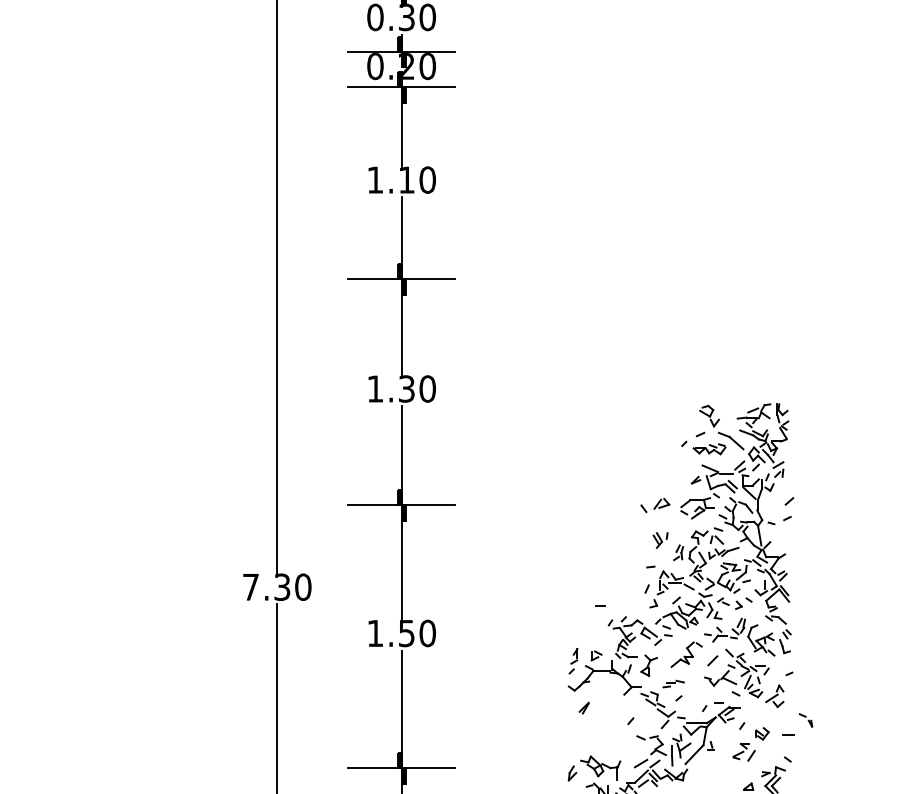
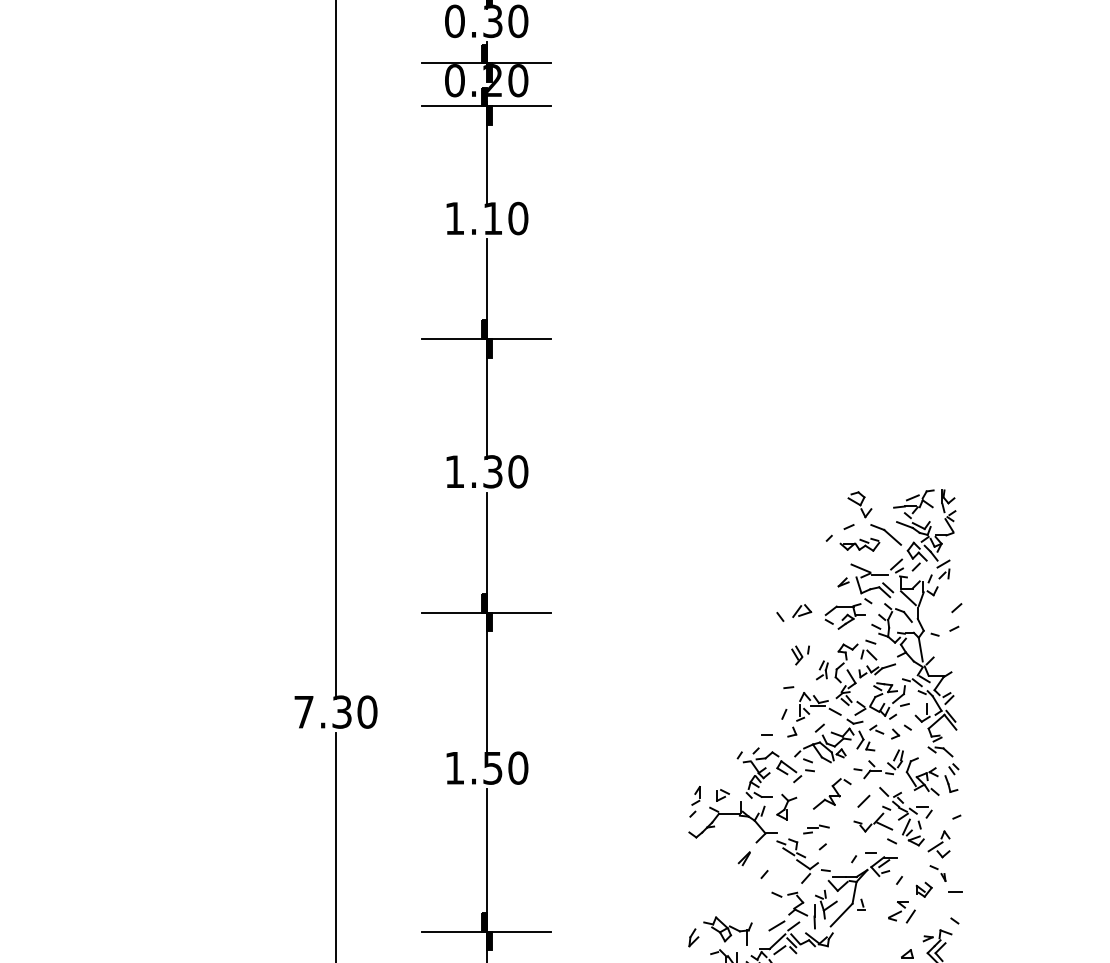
line: (600, 605) -> (766, 734), moved
part: (583, 707) -> (743, 857), moved
part: (805, 720) -> (937, 873), moved

